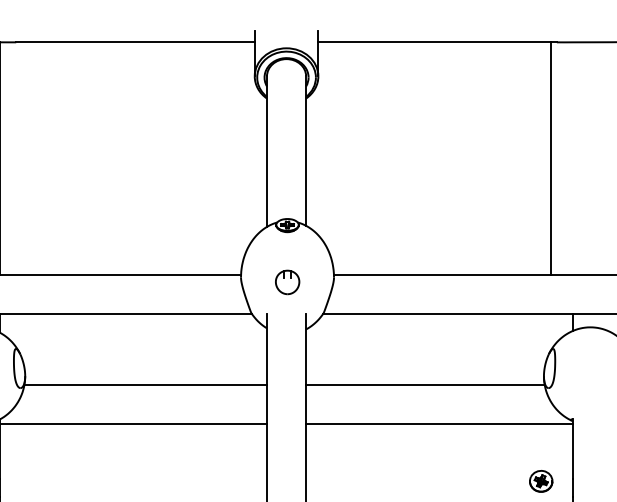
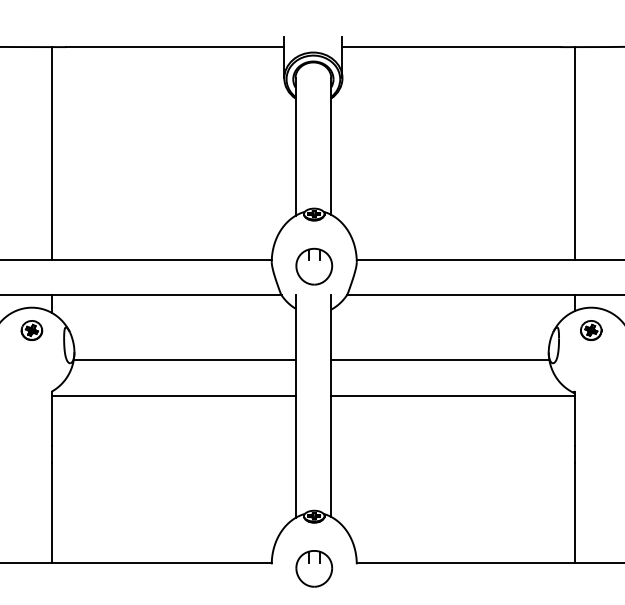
line: (551, 158) -> (575, 153), moved
part: (287, 282) -> (314, 266), size x1.67
part: (541, 481) -> (591, 330), moved

